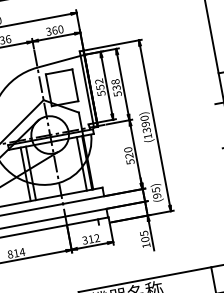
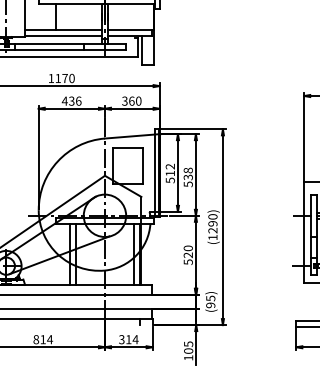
text: (99, 87) -> (169, 173), 552 -> 512
text: (147, 130) -> (213, 230), (1390) -> (1290)
text: (97, 238) -> (135, 339), 312 -> 314

